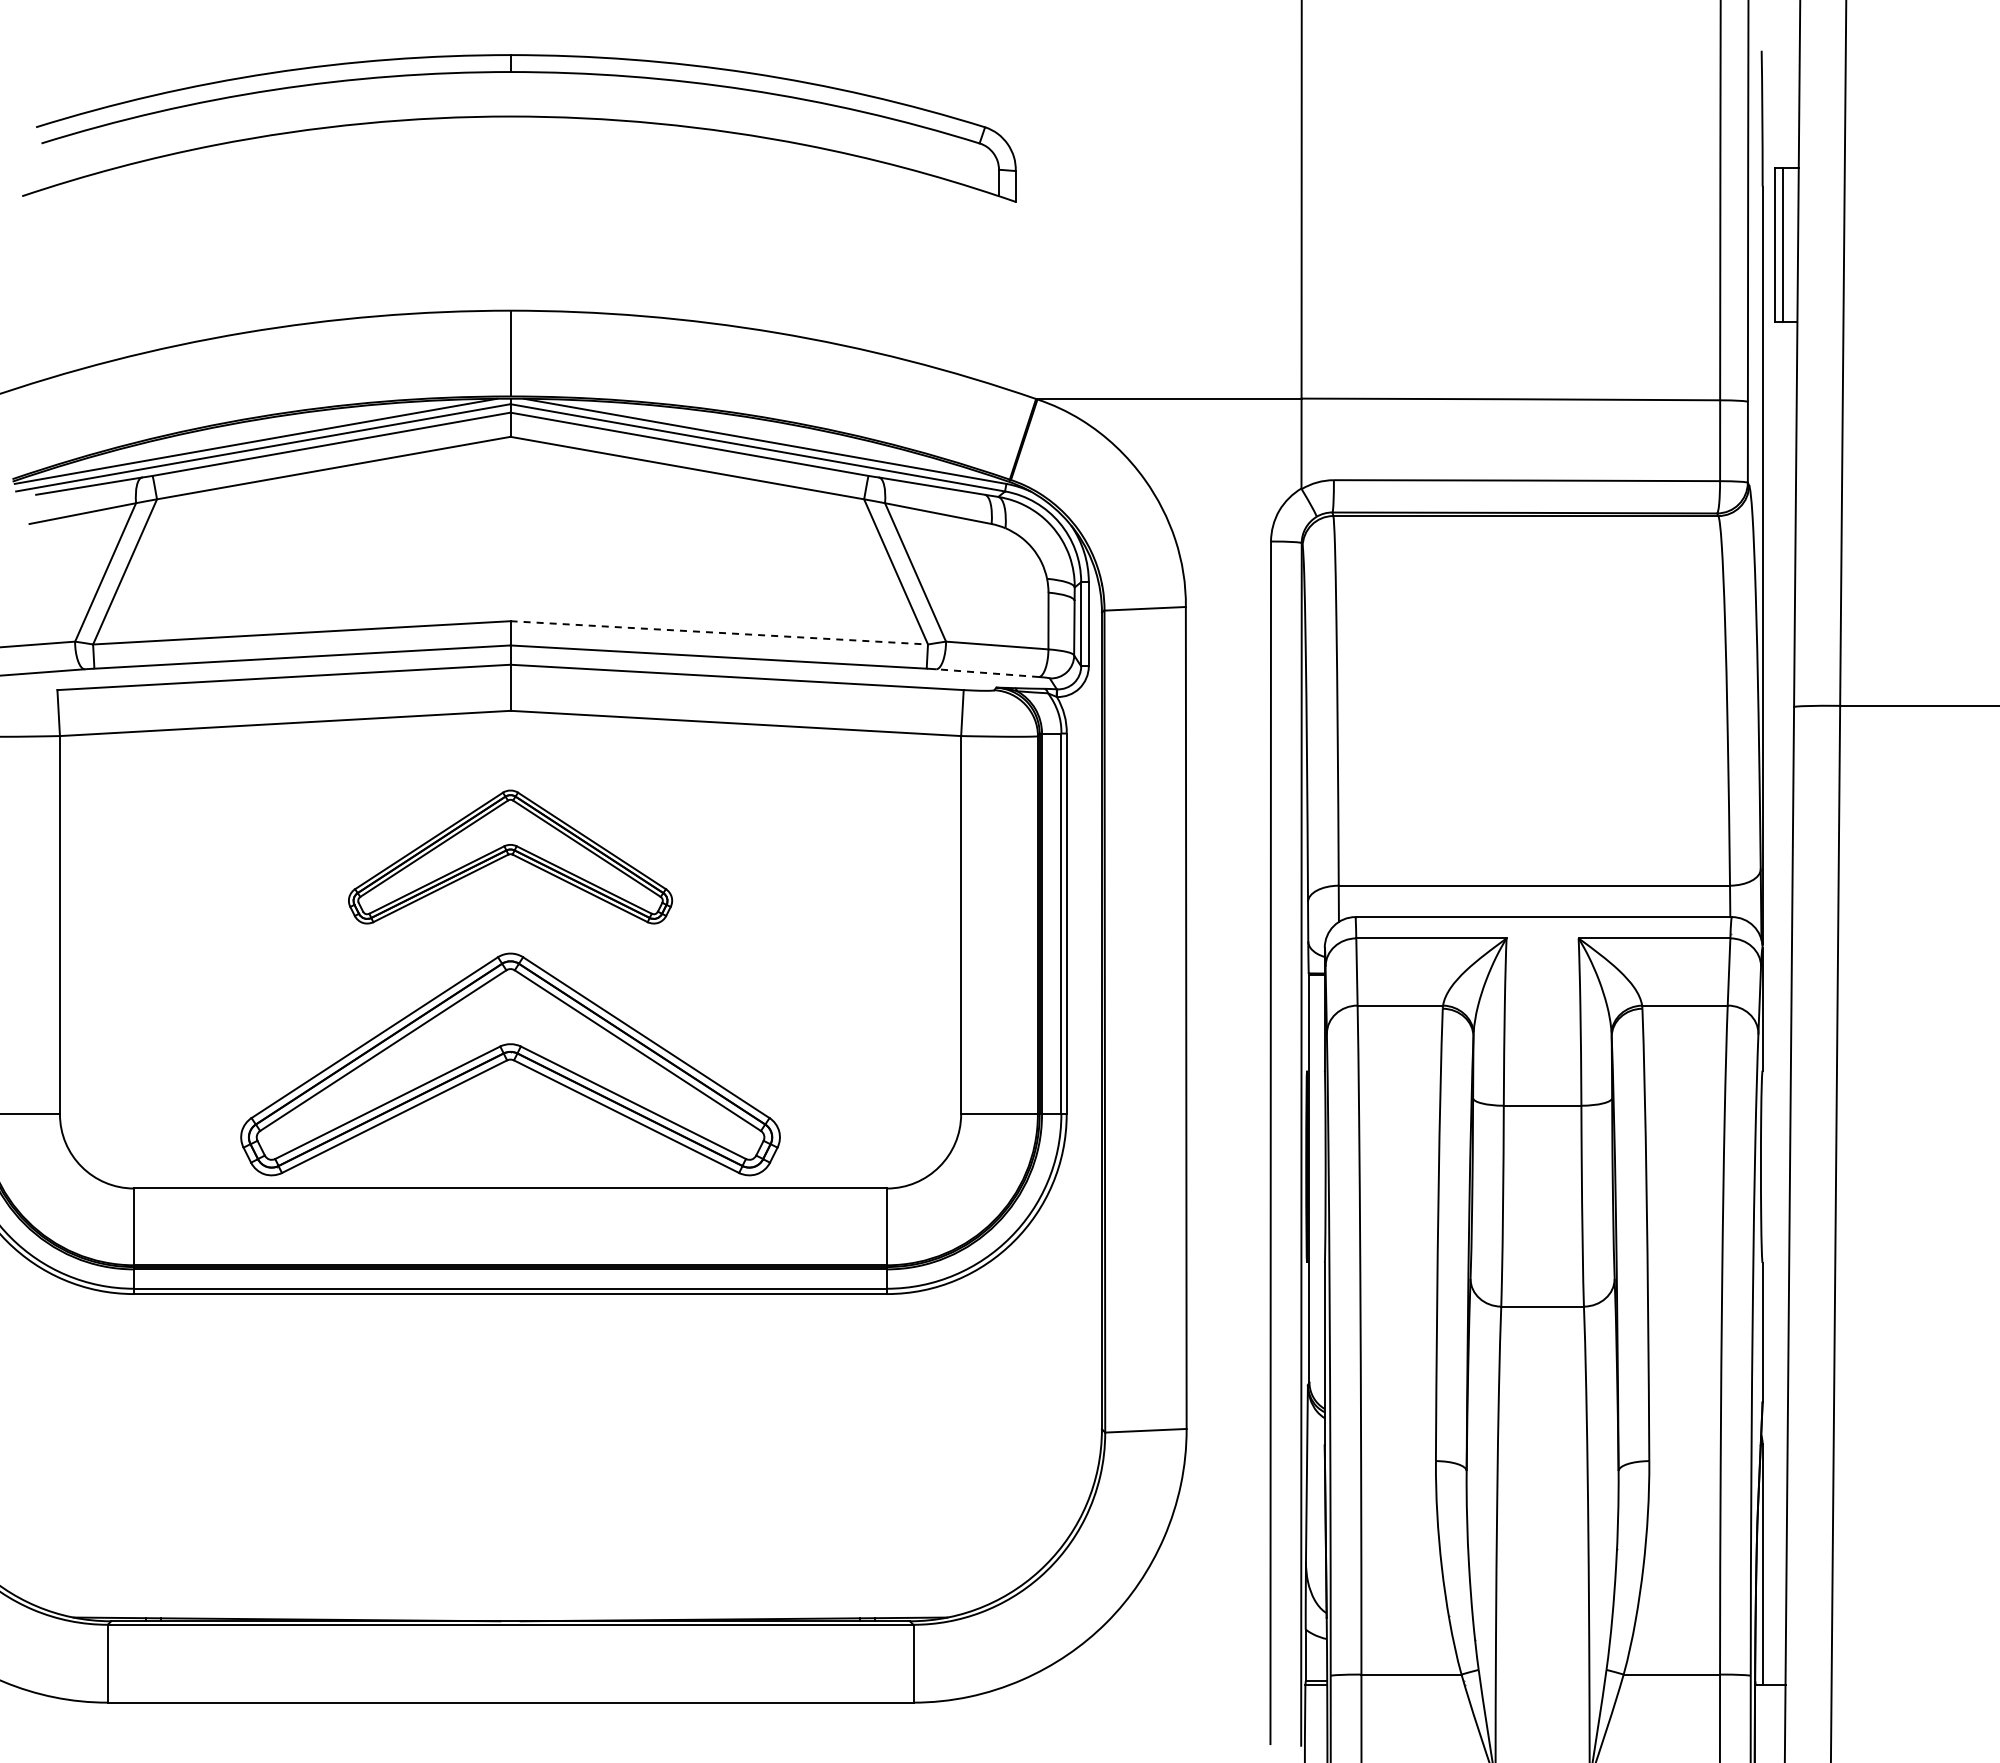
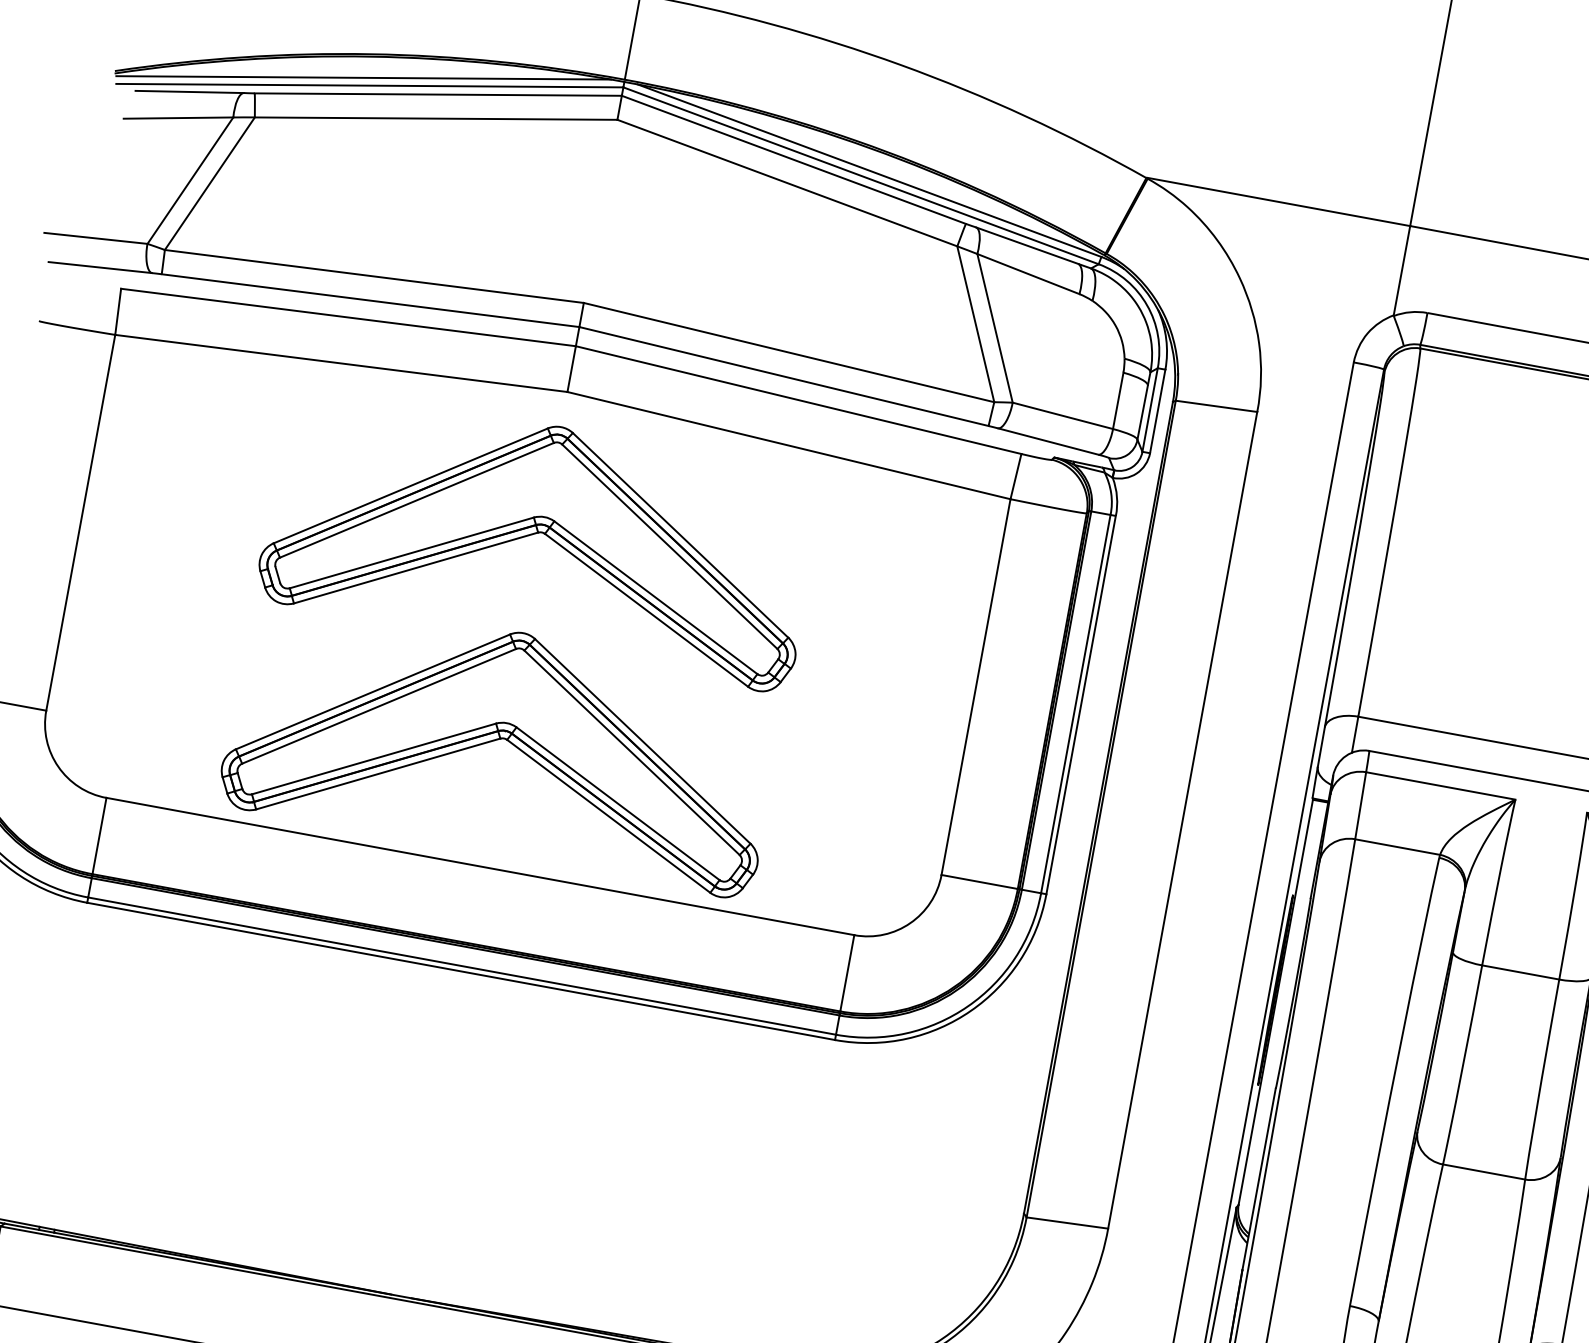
line: (719, 632) -> (789, 352), dashed -> solid
line: (987, 673) -> (1048, 441), dashed -> solid
part: (510, 856) -> (540, 536), size x1.67

